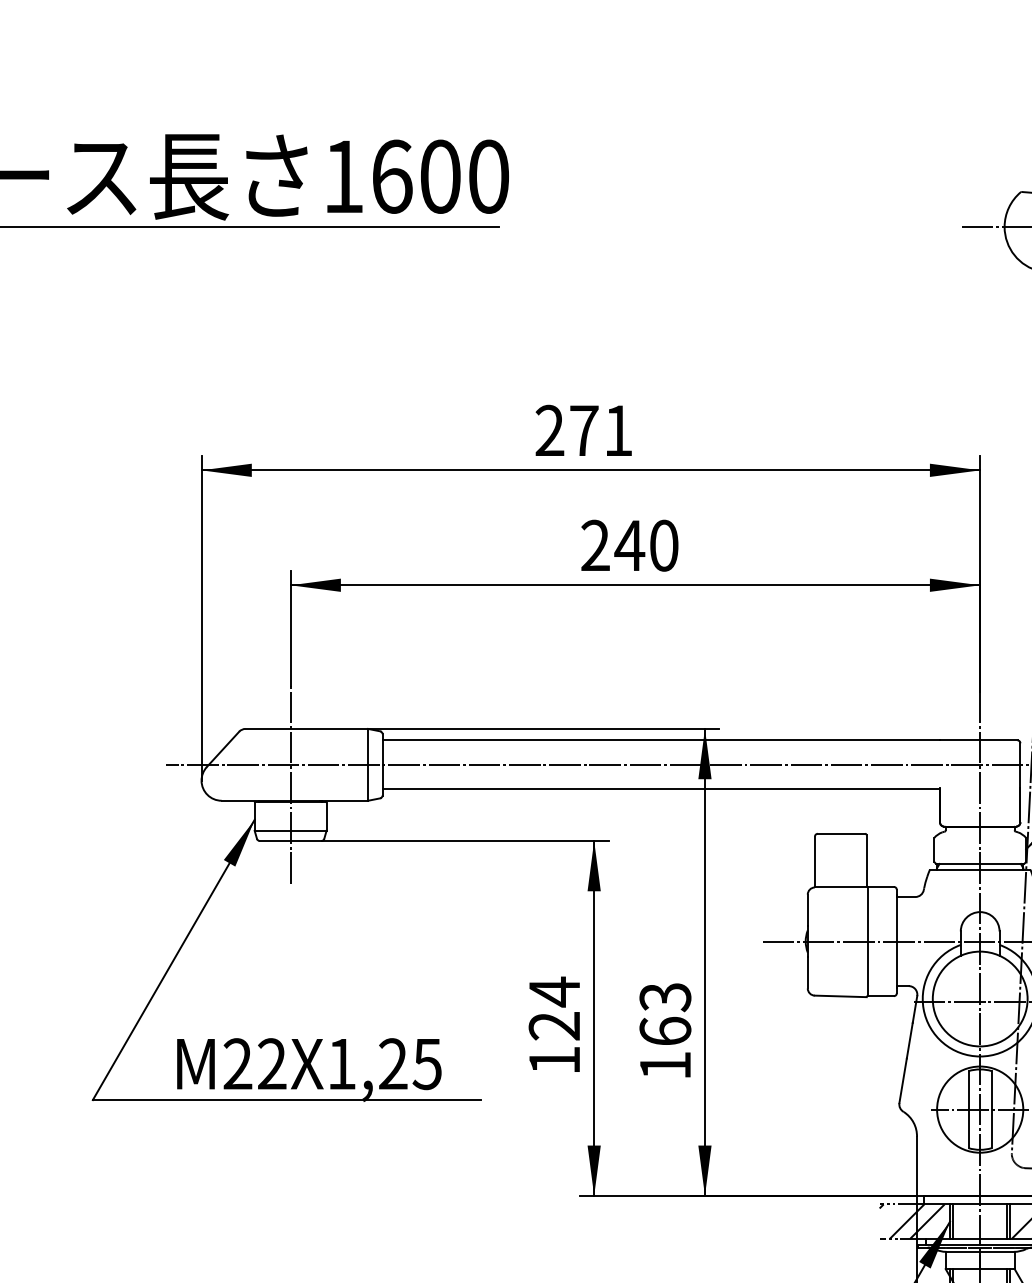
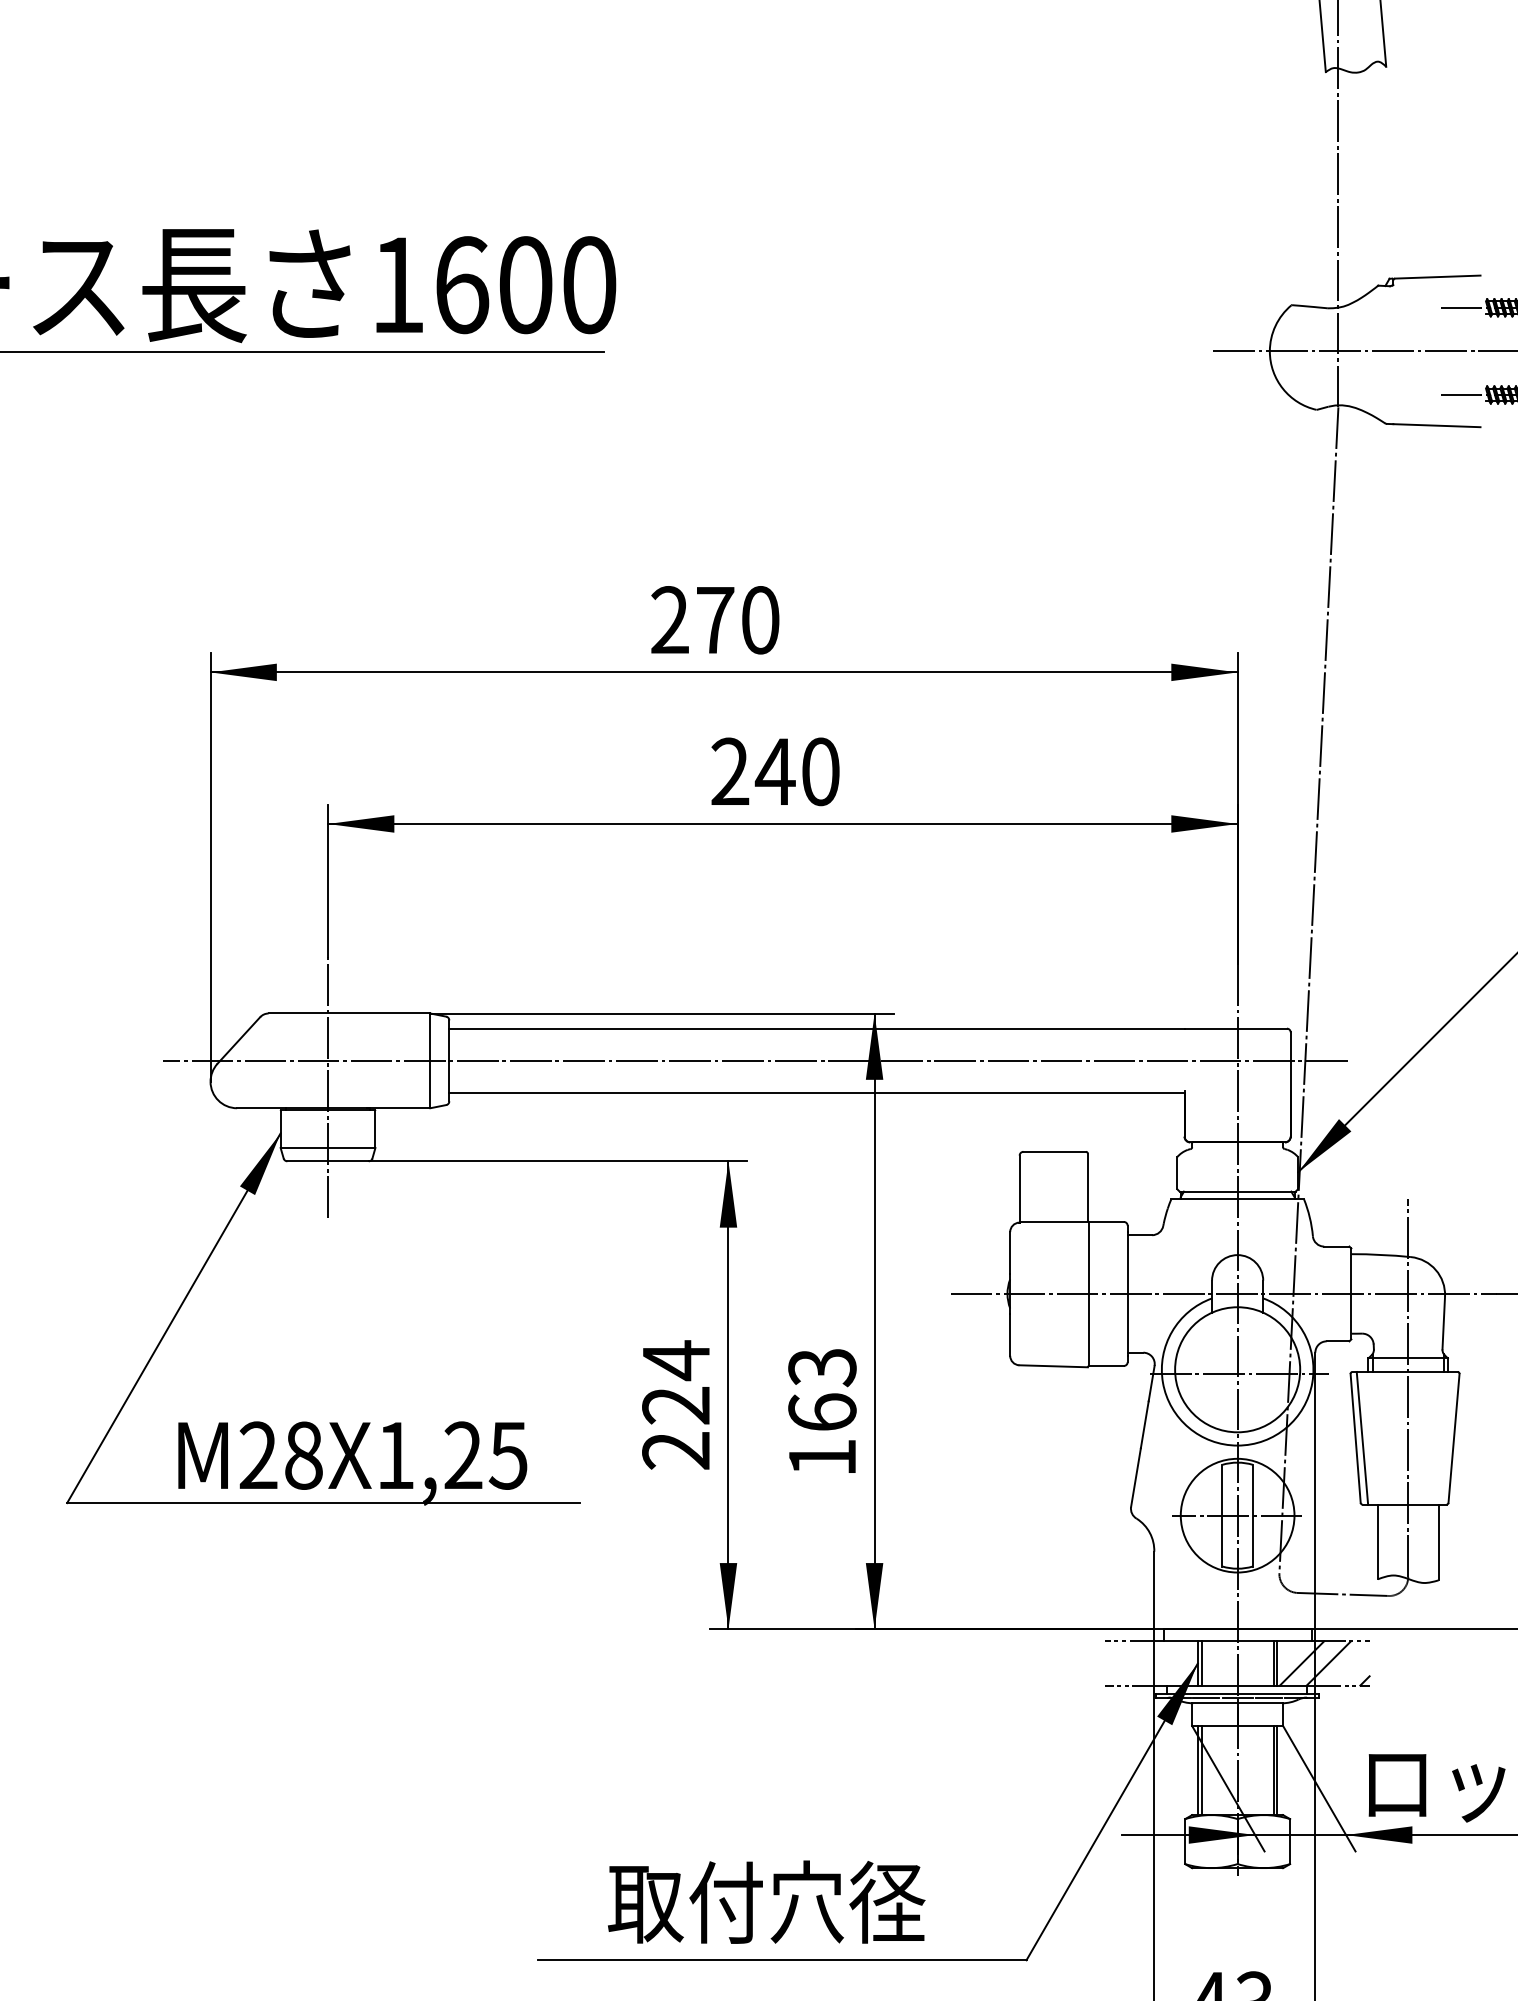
text: (618, 431) -> (760, 620), 271 -> 270
text: (554, 1060) -> (675, 1450), 124 -> 224
text: (272, 1064) -> (303, 1455), M22X1,25 -> M28X1,25
hatch: (911, 1221) -> (1147, 1663), removed

